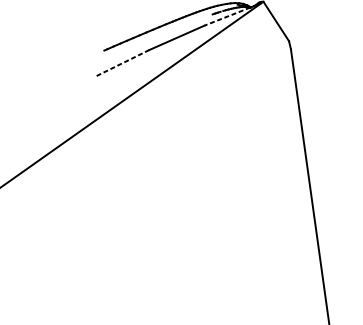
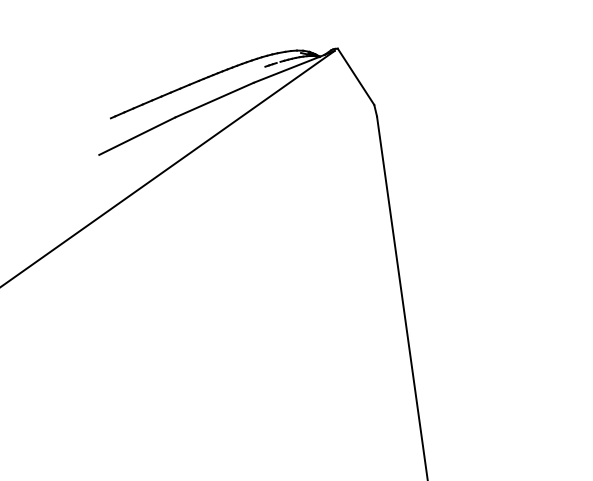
line: (227, 17) -> (286, 70), dashed -> solid
line: (122, 63) -> (136, 136), dashed -> solid

